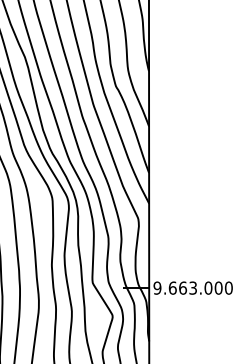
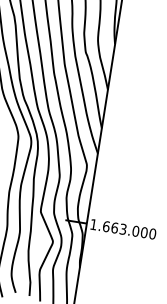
text: (157, 287) -> (93, 224), 9.663.000 -> 1.663.000

